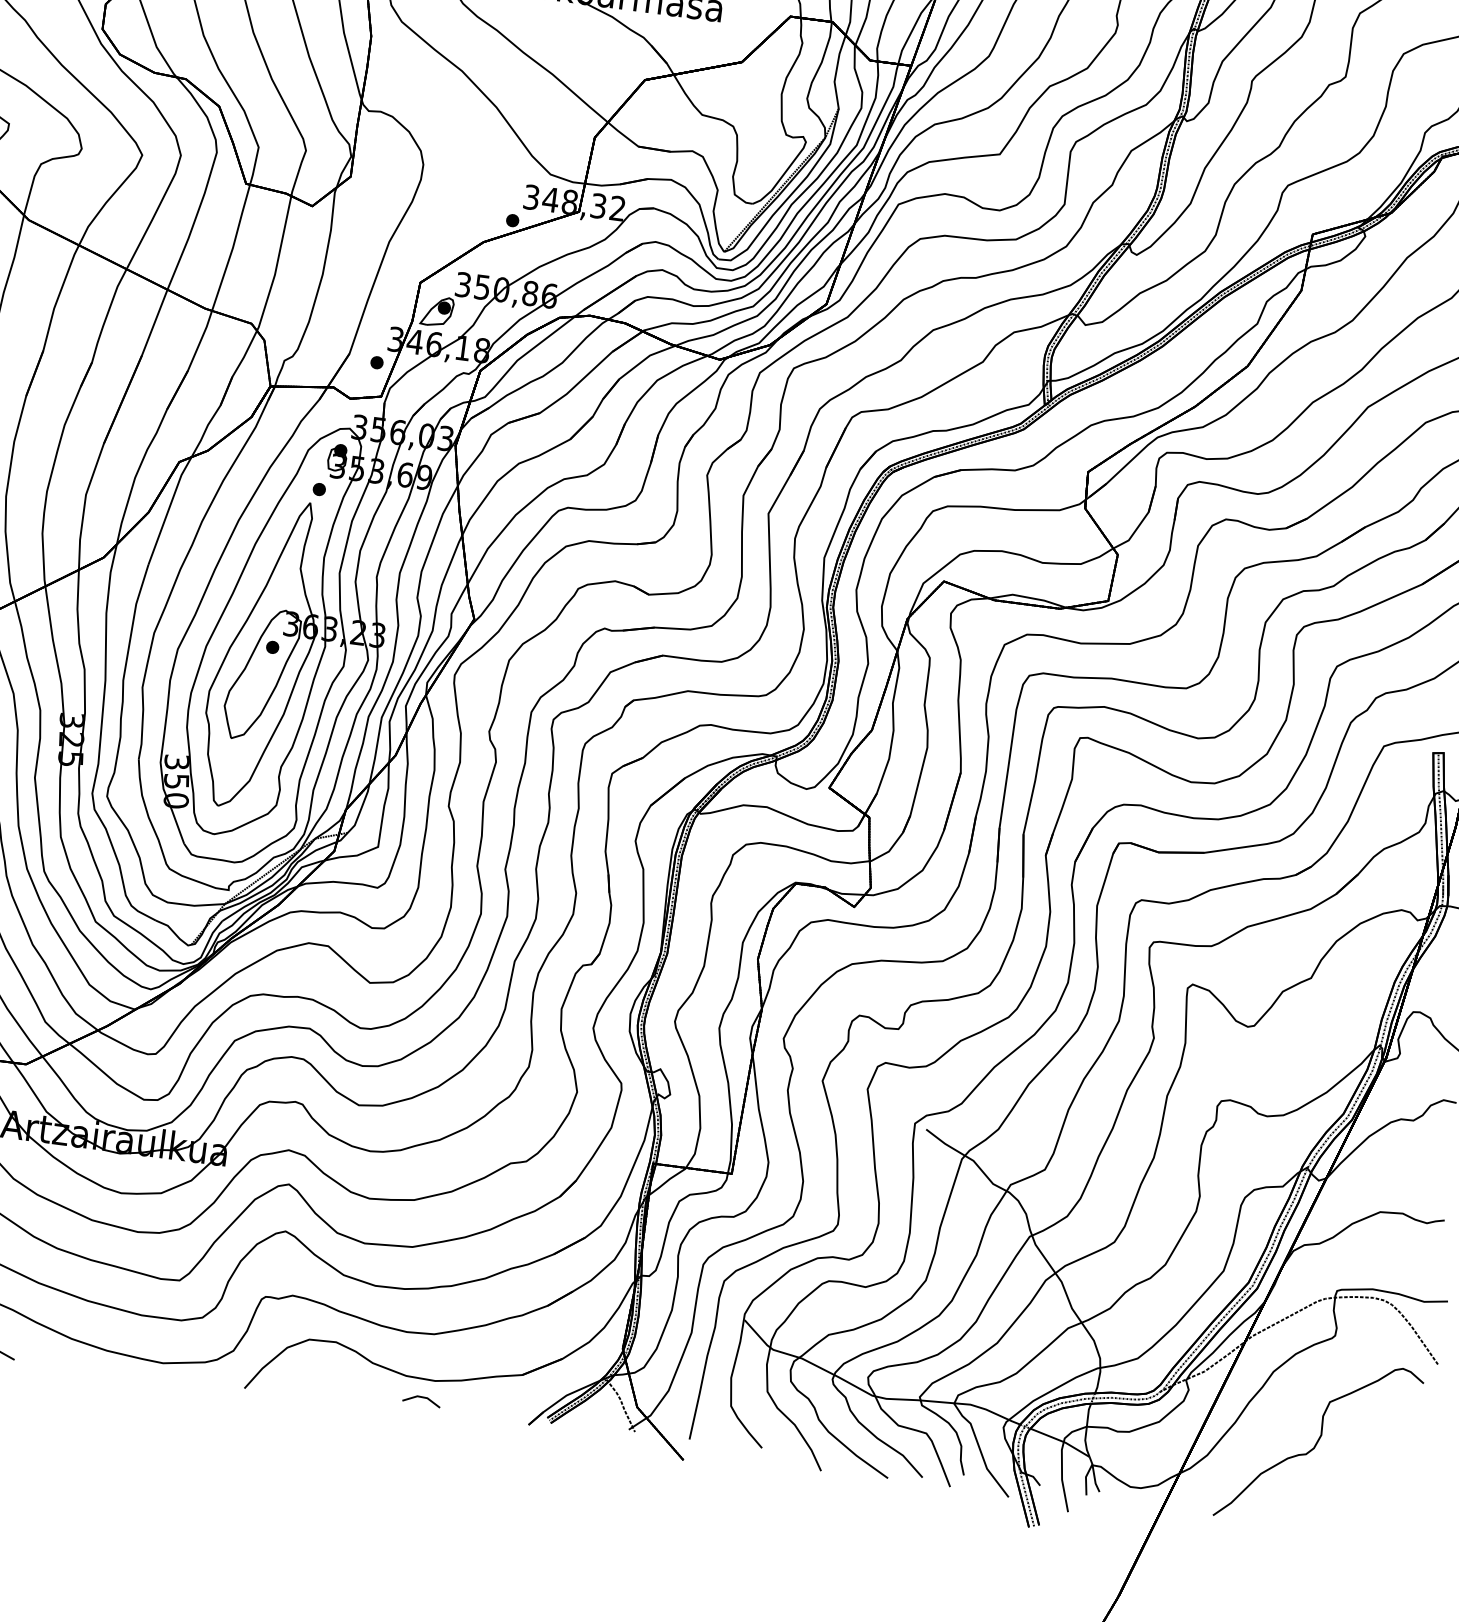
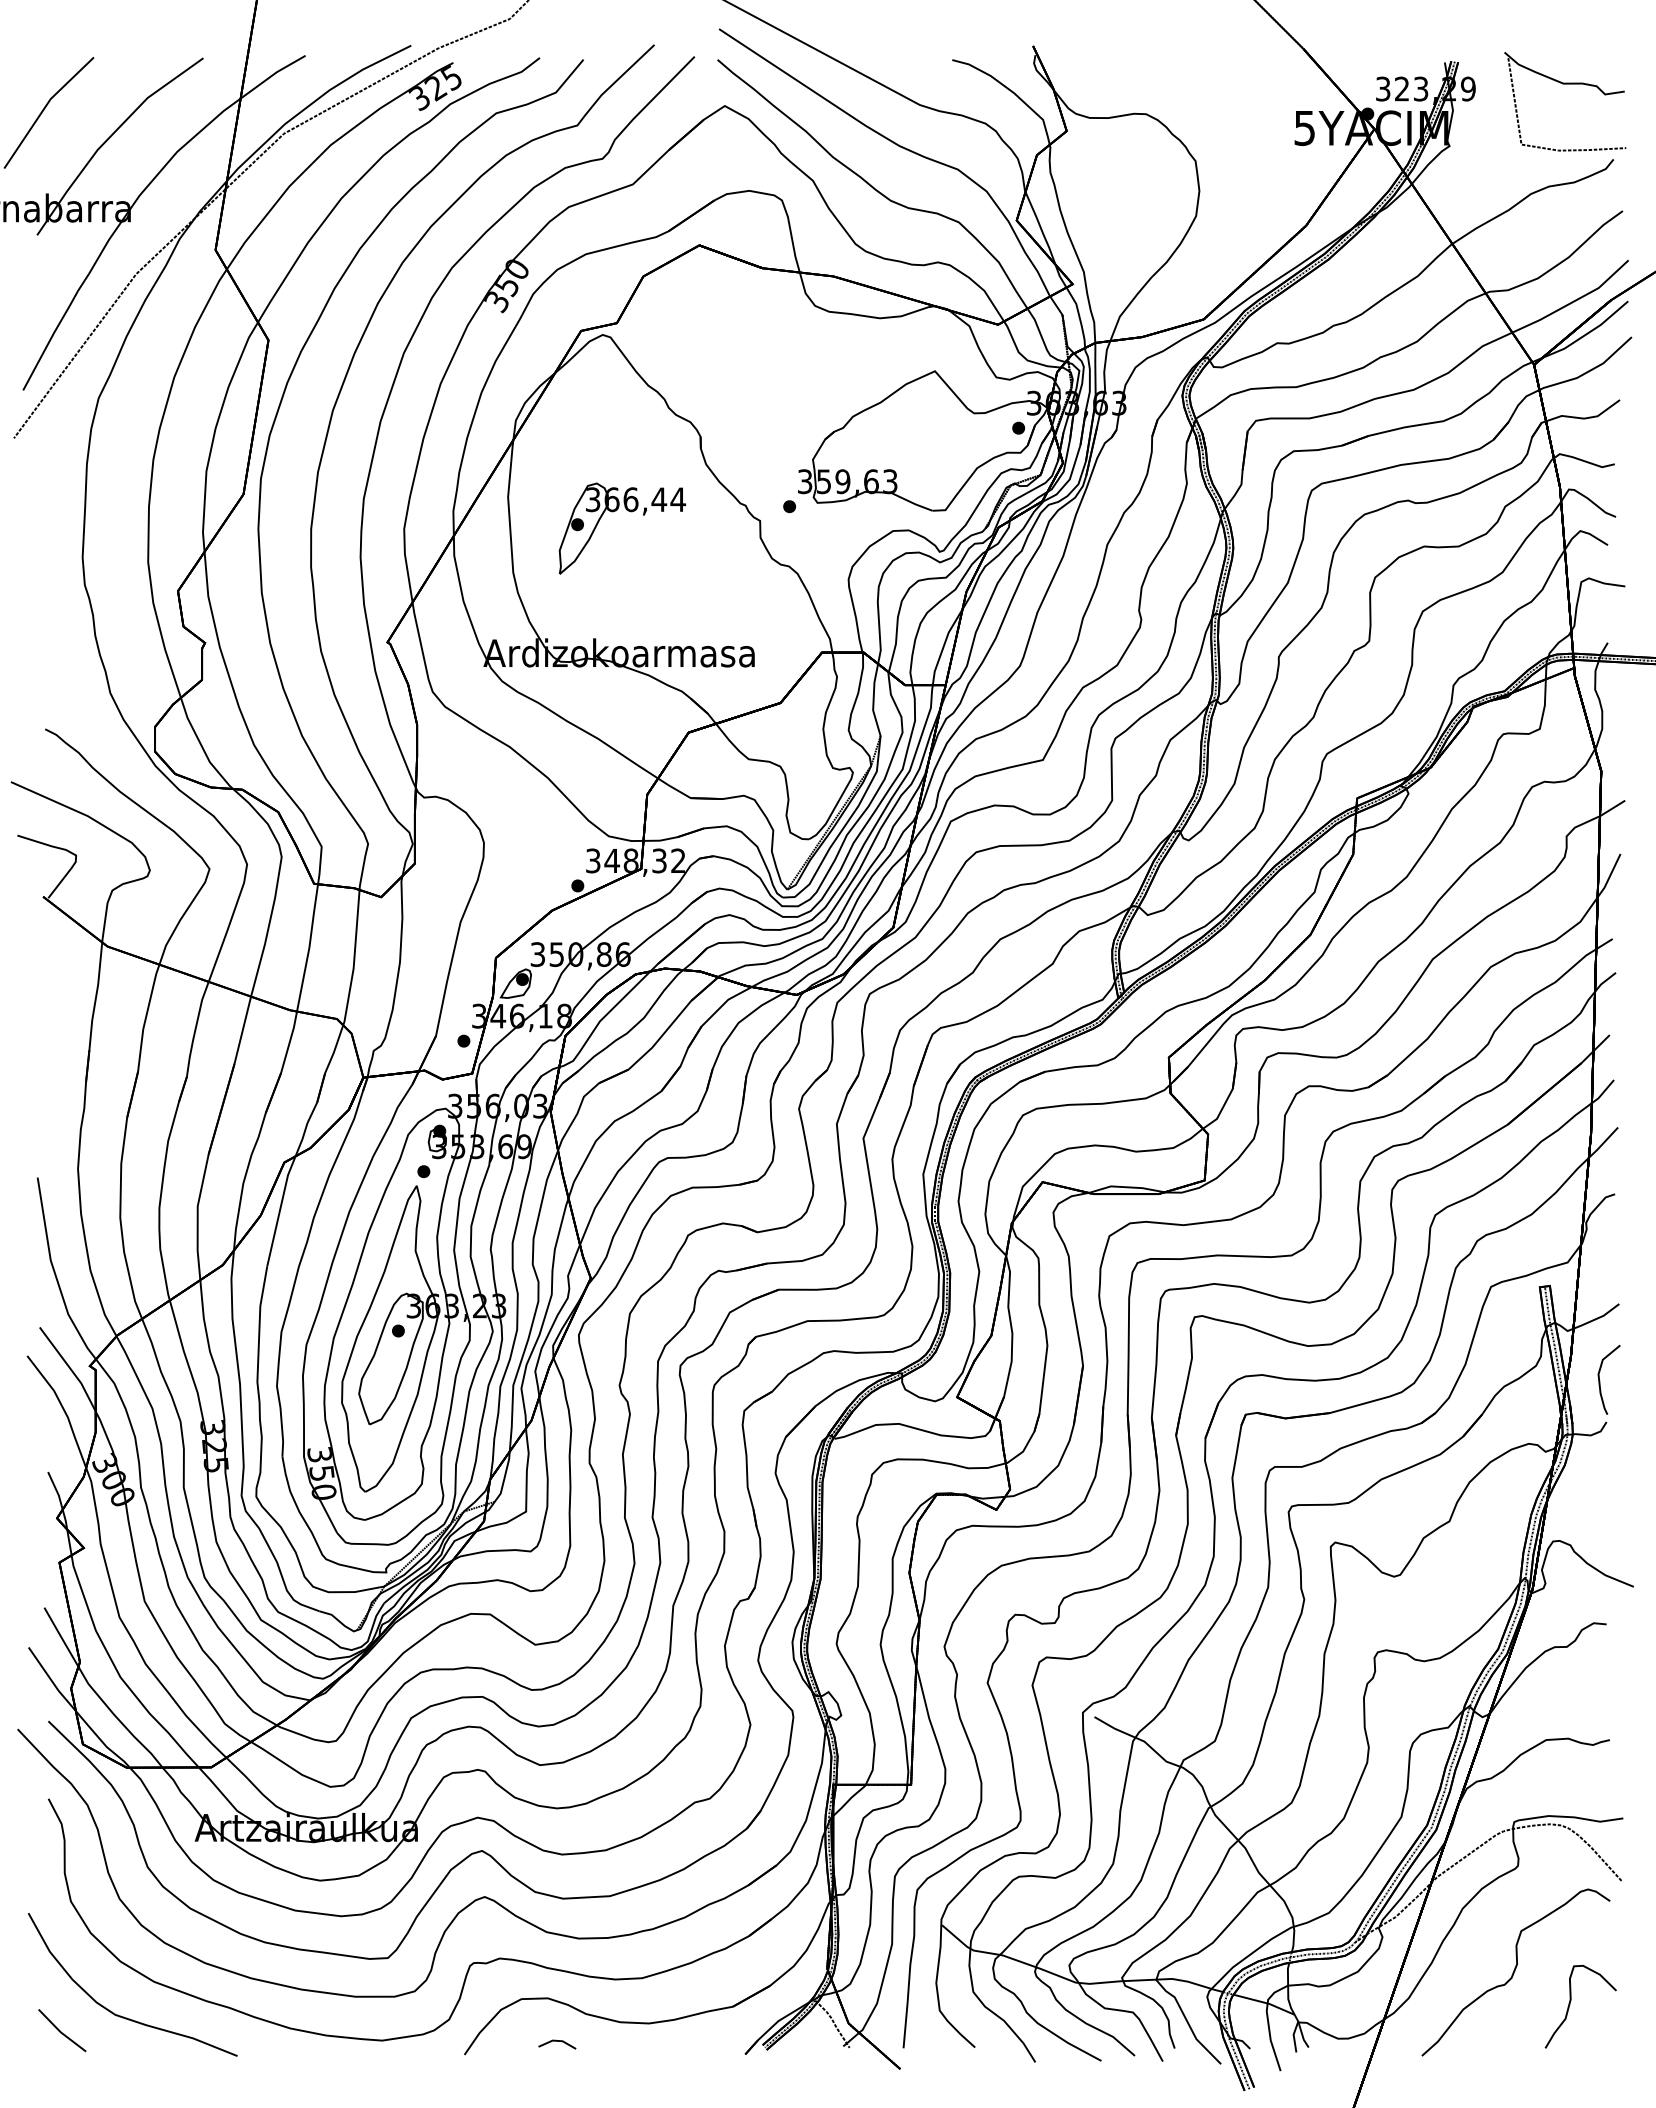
line: (422, 1397) -> (557, 2041), moved
part: (1370, 1482) -> (1570, 2004), added

